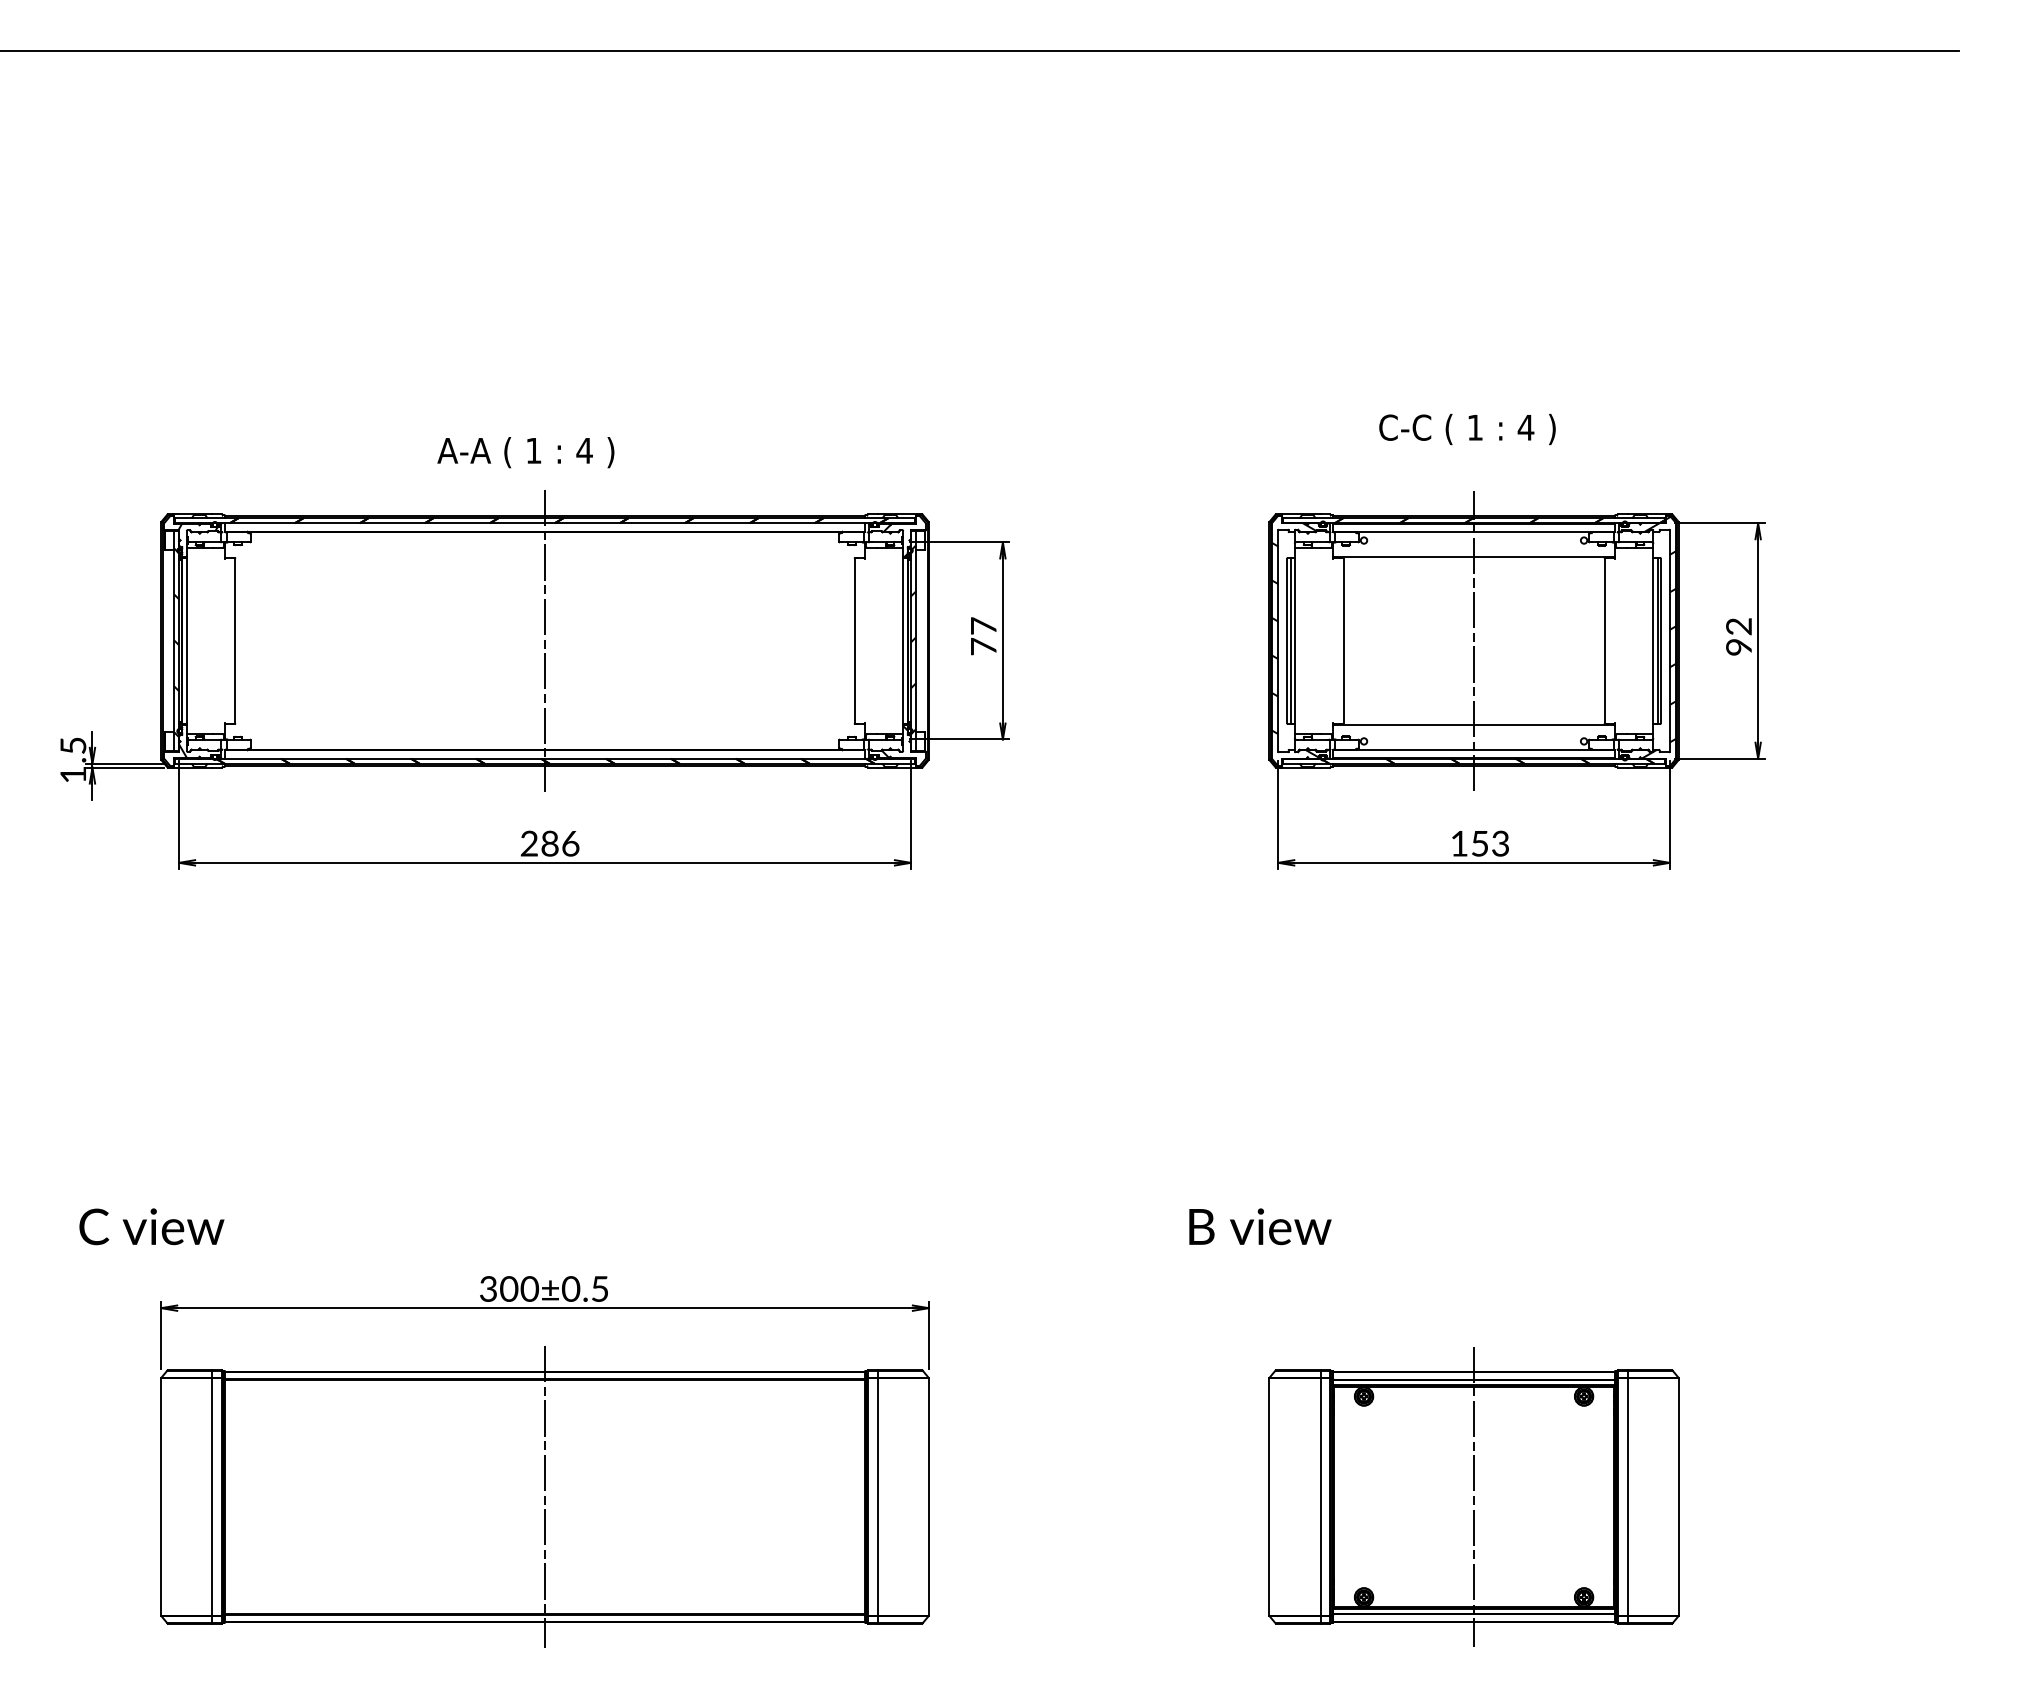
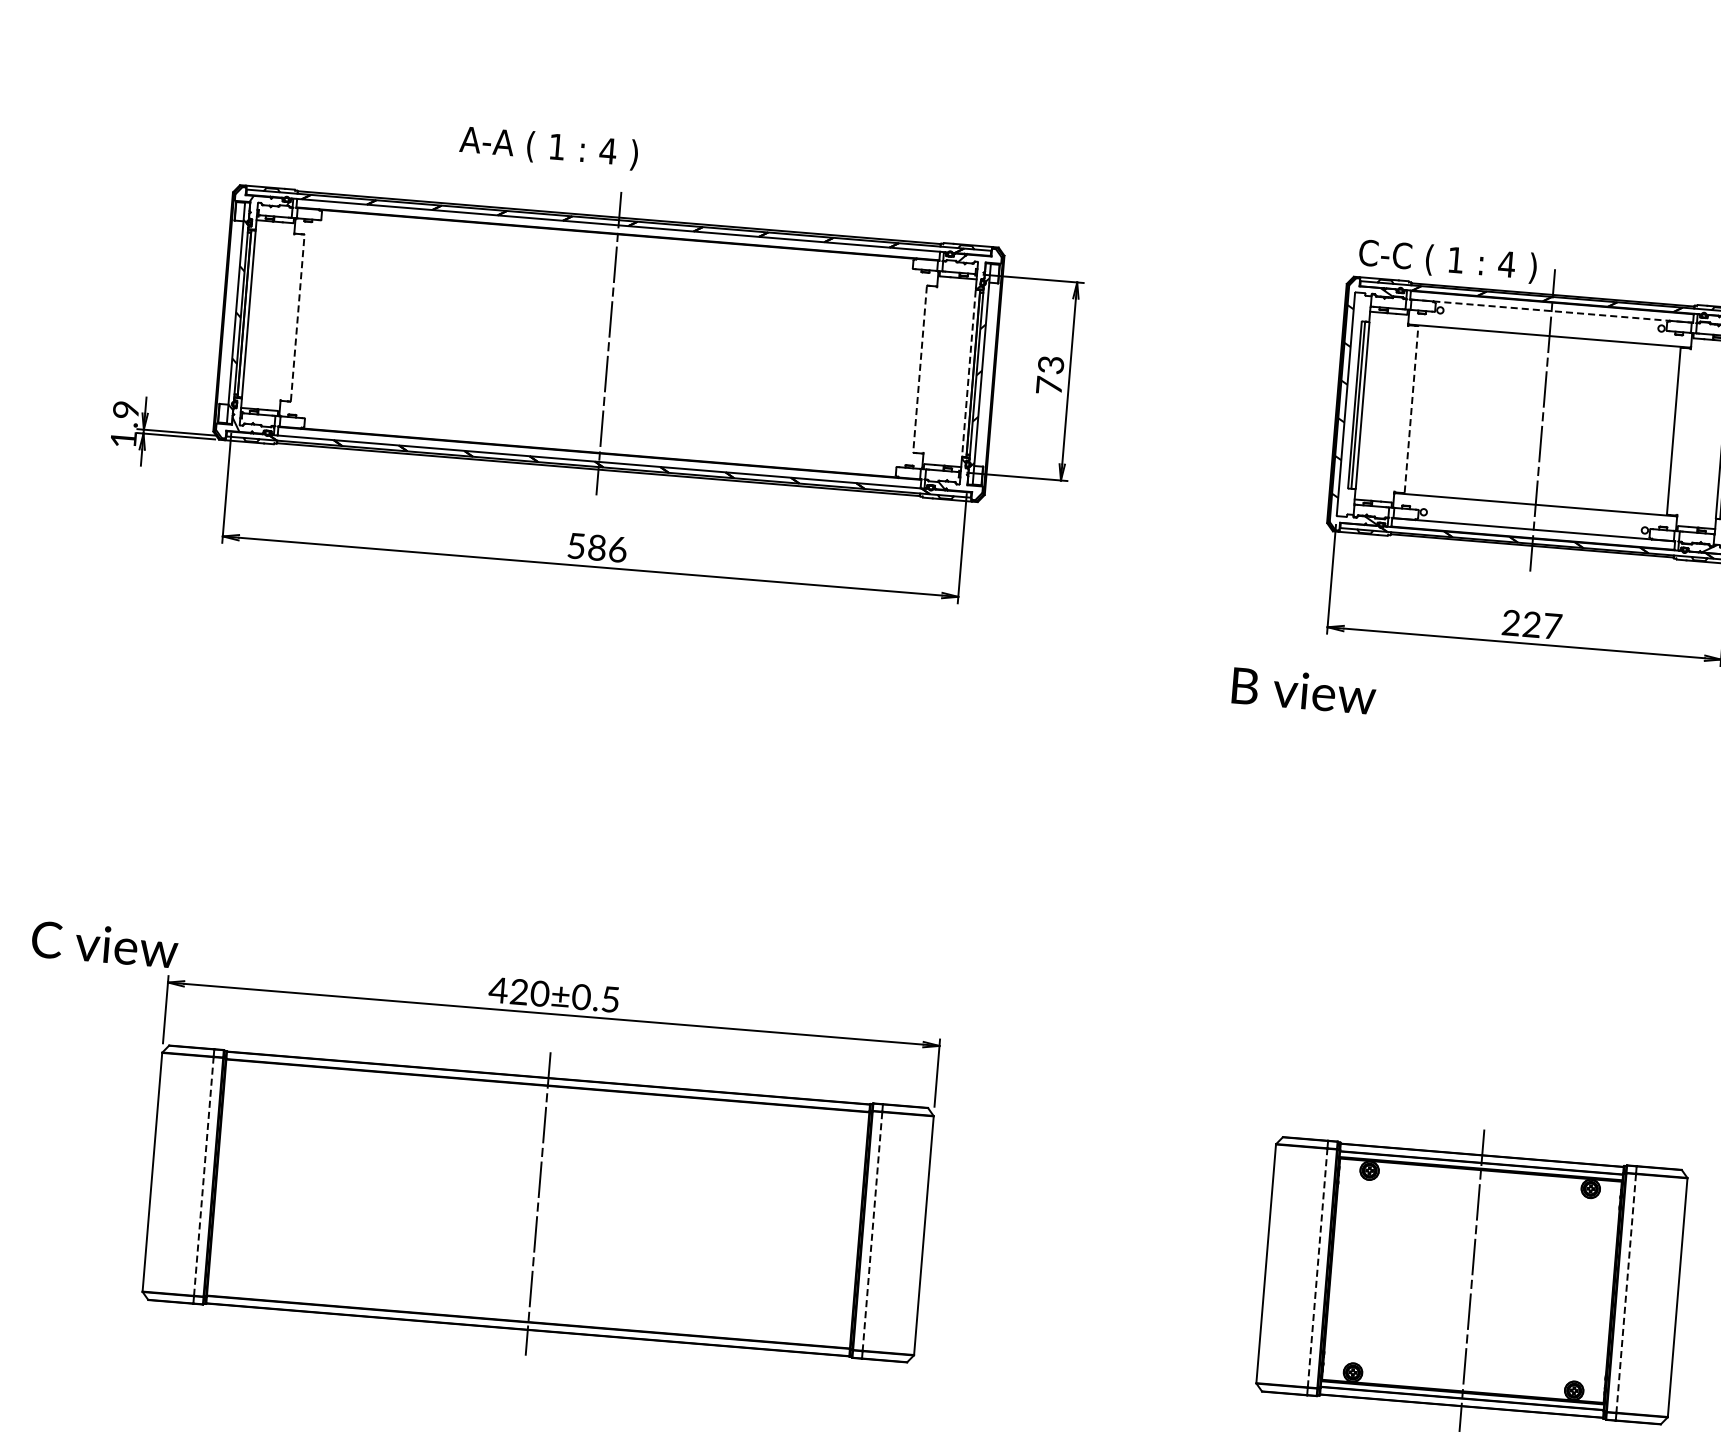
text: (1467, 429) -> (1447, 261), moved
text: (525, 452) -> (548, 147), moved
line: (1474, 532) -> (1552, 311), solid -> dashed
text: (983, 625) -> (1050, 364), 77 -> 73
line: (235, 640) -> (297, 317), solid -> dashed
line: (1343, 640) -> (1411, 409), solid -> dashed
line: (854, 641) -> (919, 369), solid -> dashed
line: (903, 641) -> (969, 373), solid -> dashed
text: (73, 745) -> (126, 409), 1.5 -> 1.9
text: (528, 843) -> (575, 545), 286 -> 586
text: (1479, 843) -> (1531, 624), 153 -> 227
text: (151, 1226) -> (104, 944), moved
text: (1260, 1226) -> (1304, 690), moved
text: (498, 1288) -> (508, 990), 300±0.5 -> 420±0.5
line: (212, 1496) -> (203, 1176), solid -> dashed
line: (877, 1496) -> (872, 1231), solid -> dashed
line: (1320, 1496) -> (1317, 1267), solid -> dashed
line: (1627, 1496) -> (1626, 1292), solid -> dashed

